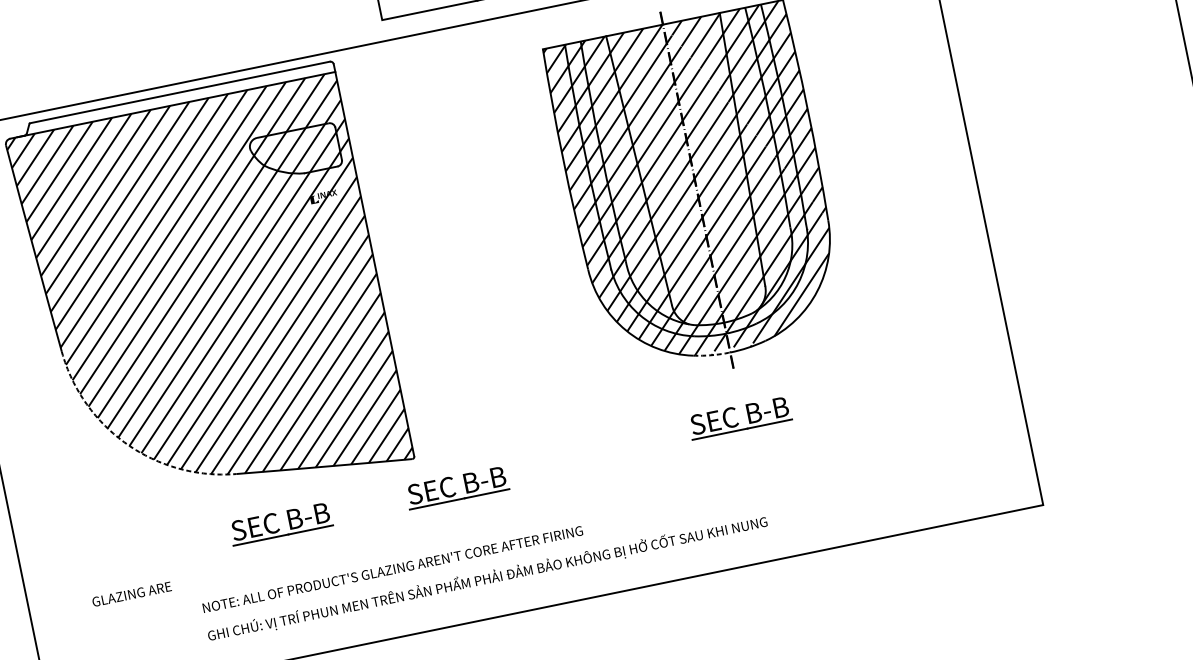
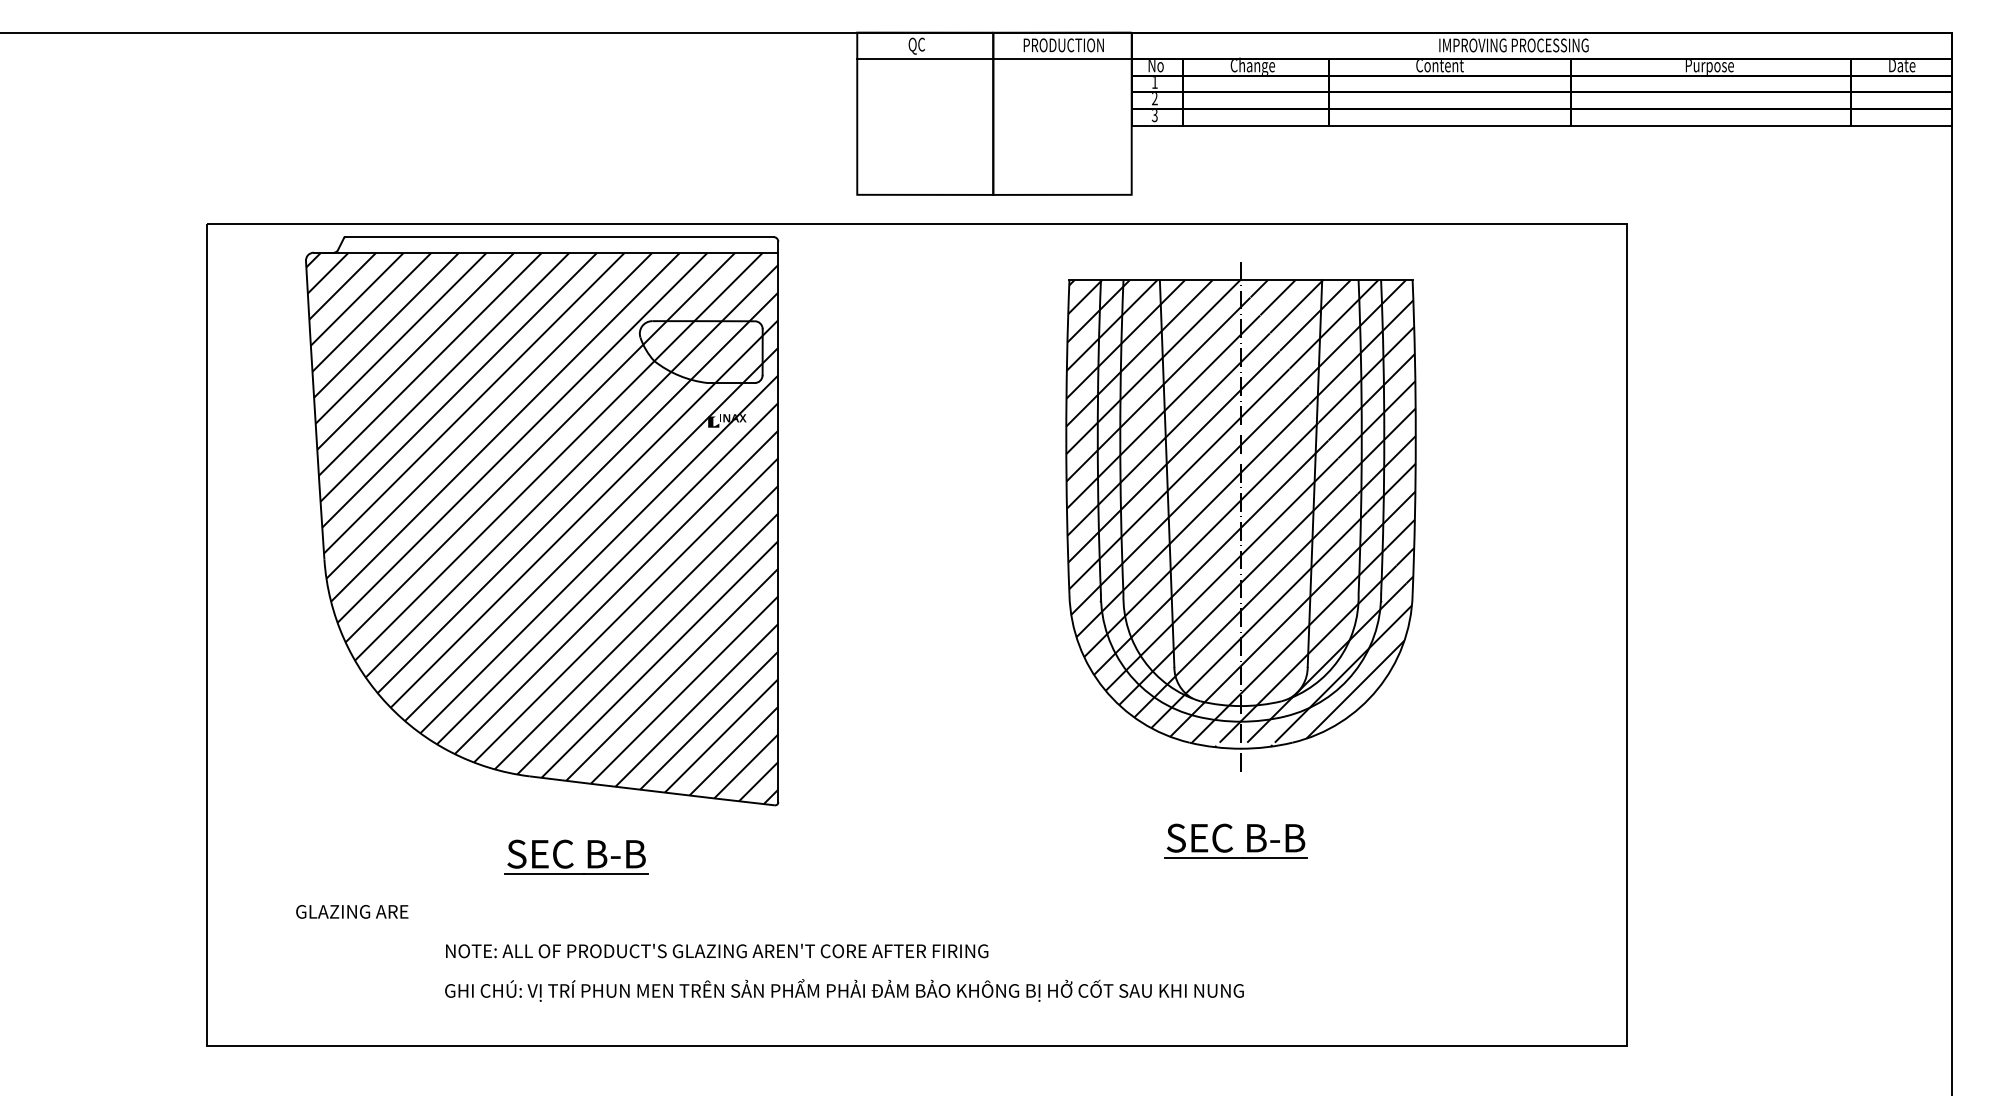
arc: (712, 355) -> (1215, 747), dashed -> solid
arc: (127, 444) -> (388, 704), dashed -> solid
part: (454, 492) -> (823, 862), removed

